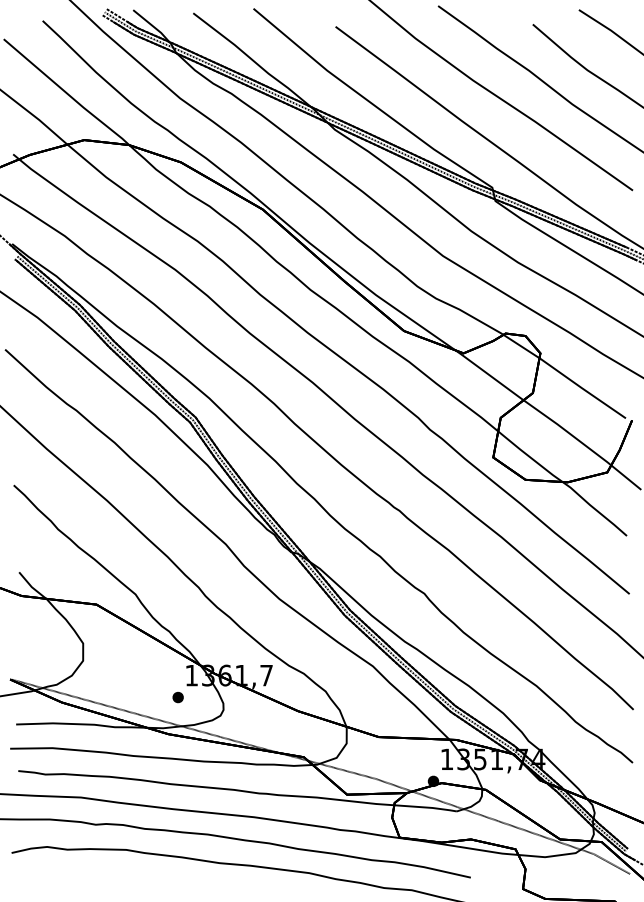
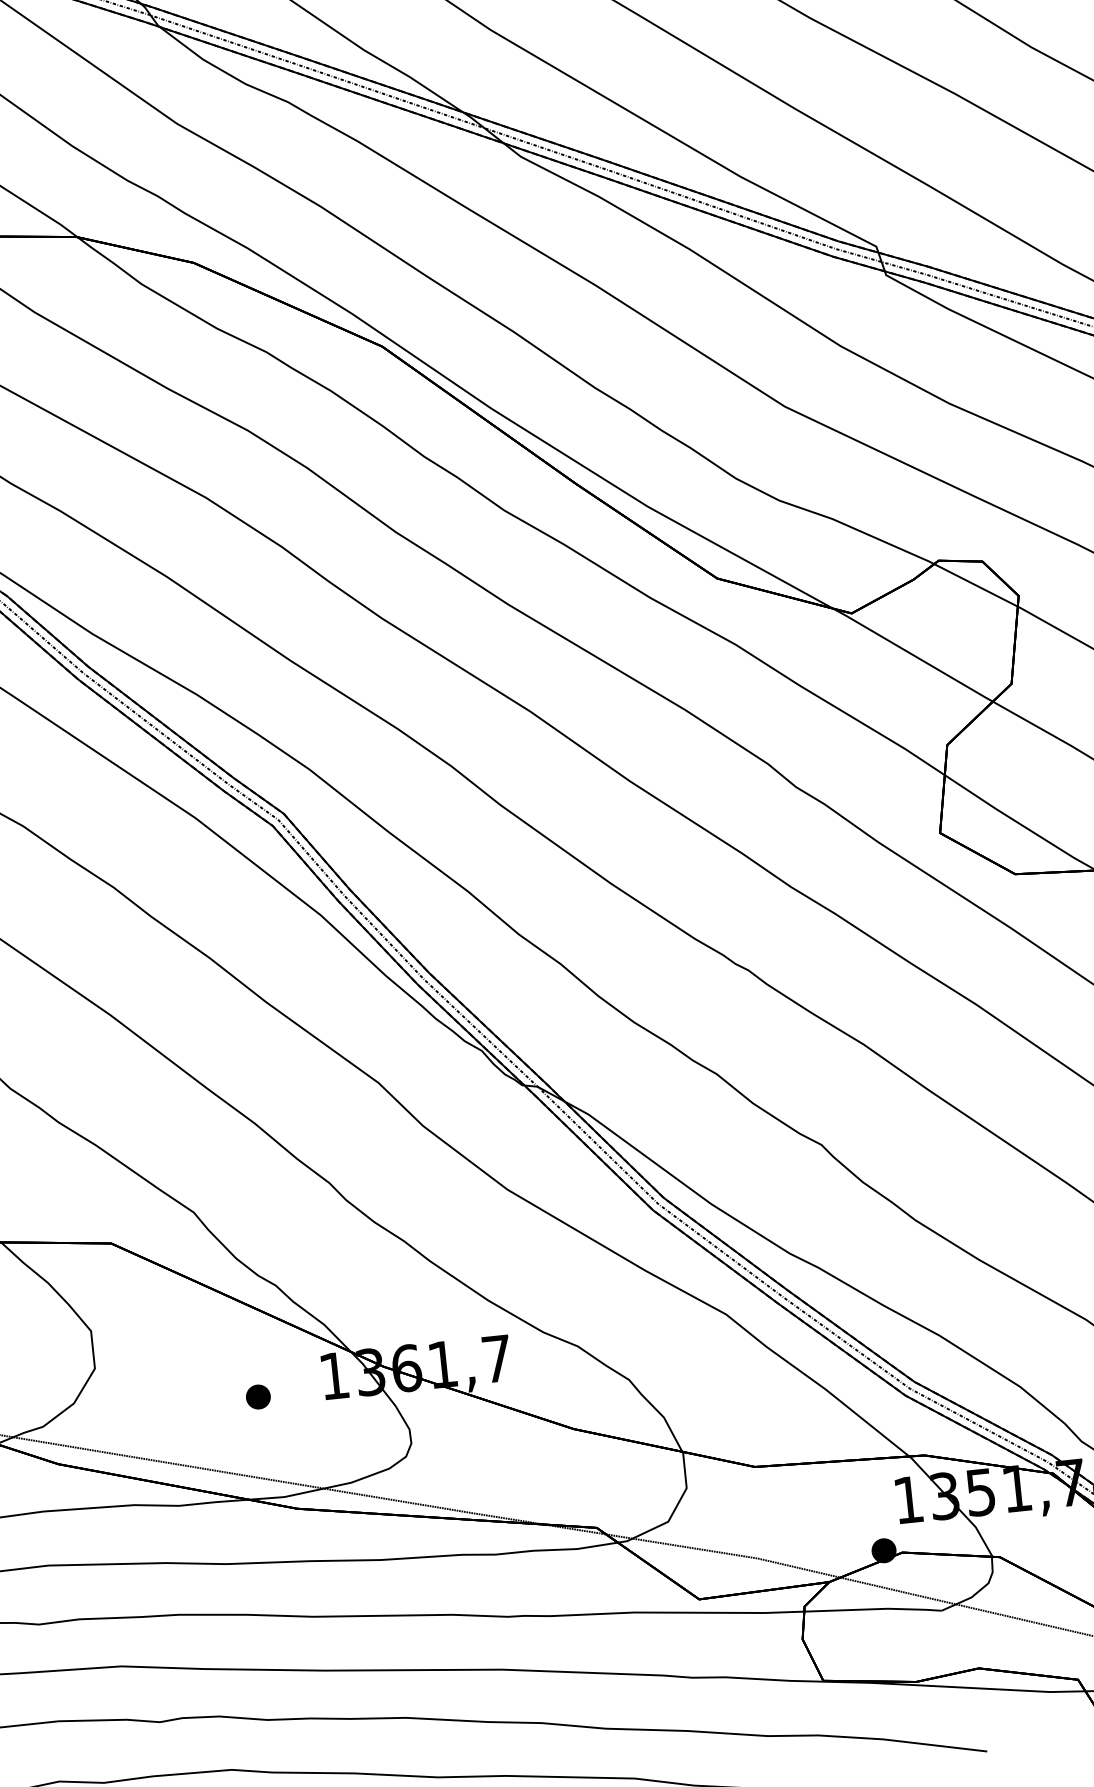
part: (177, 697) -> (256, 1397), moved

